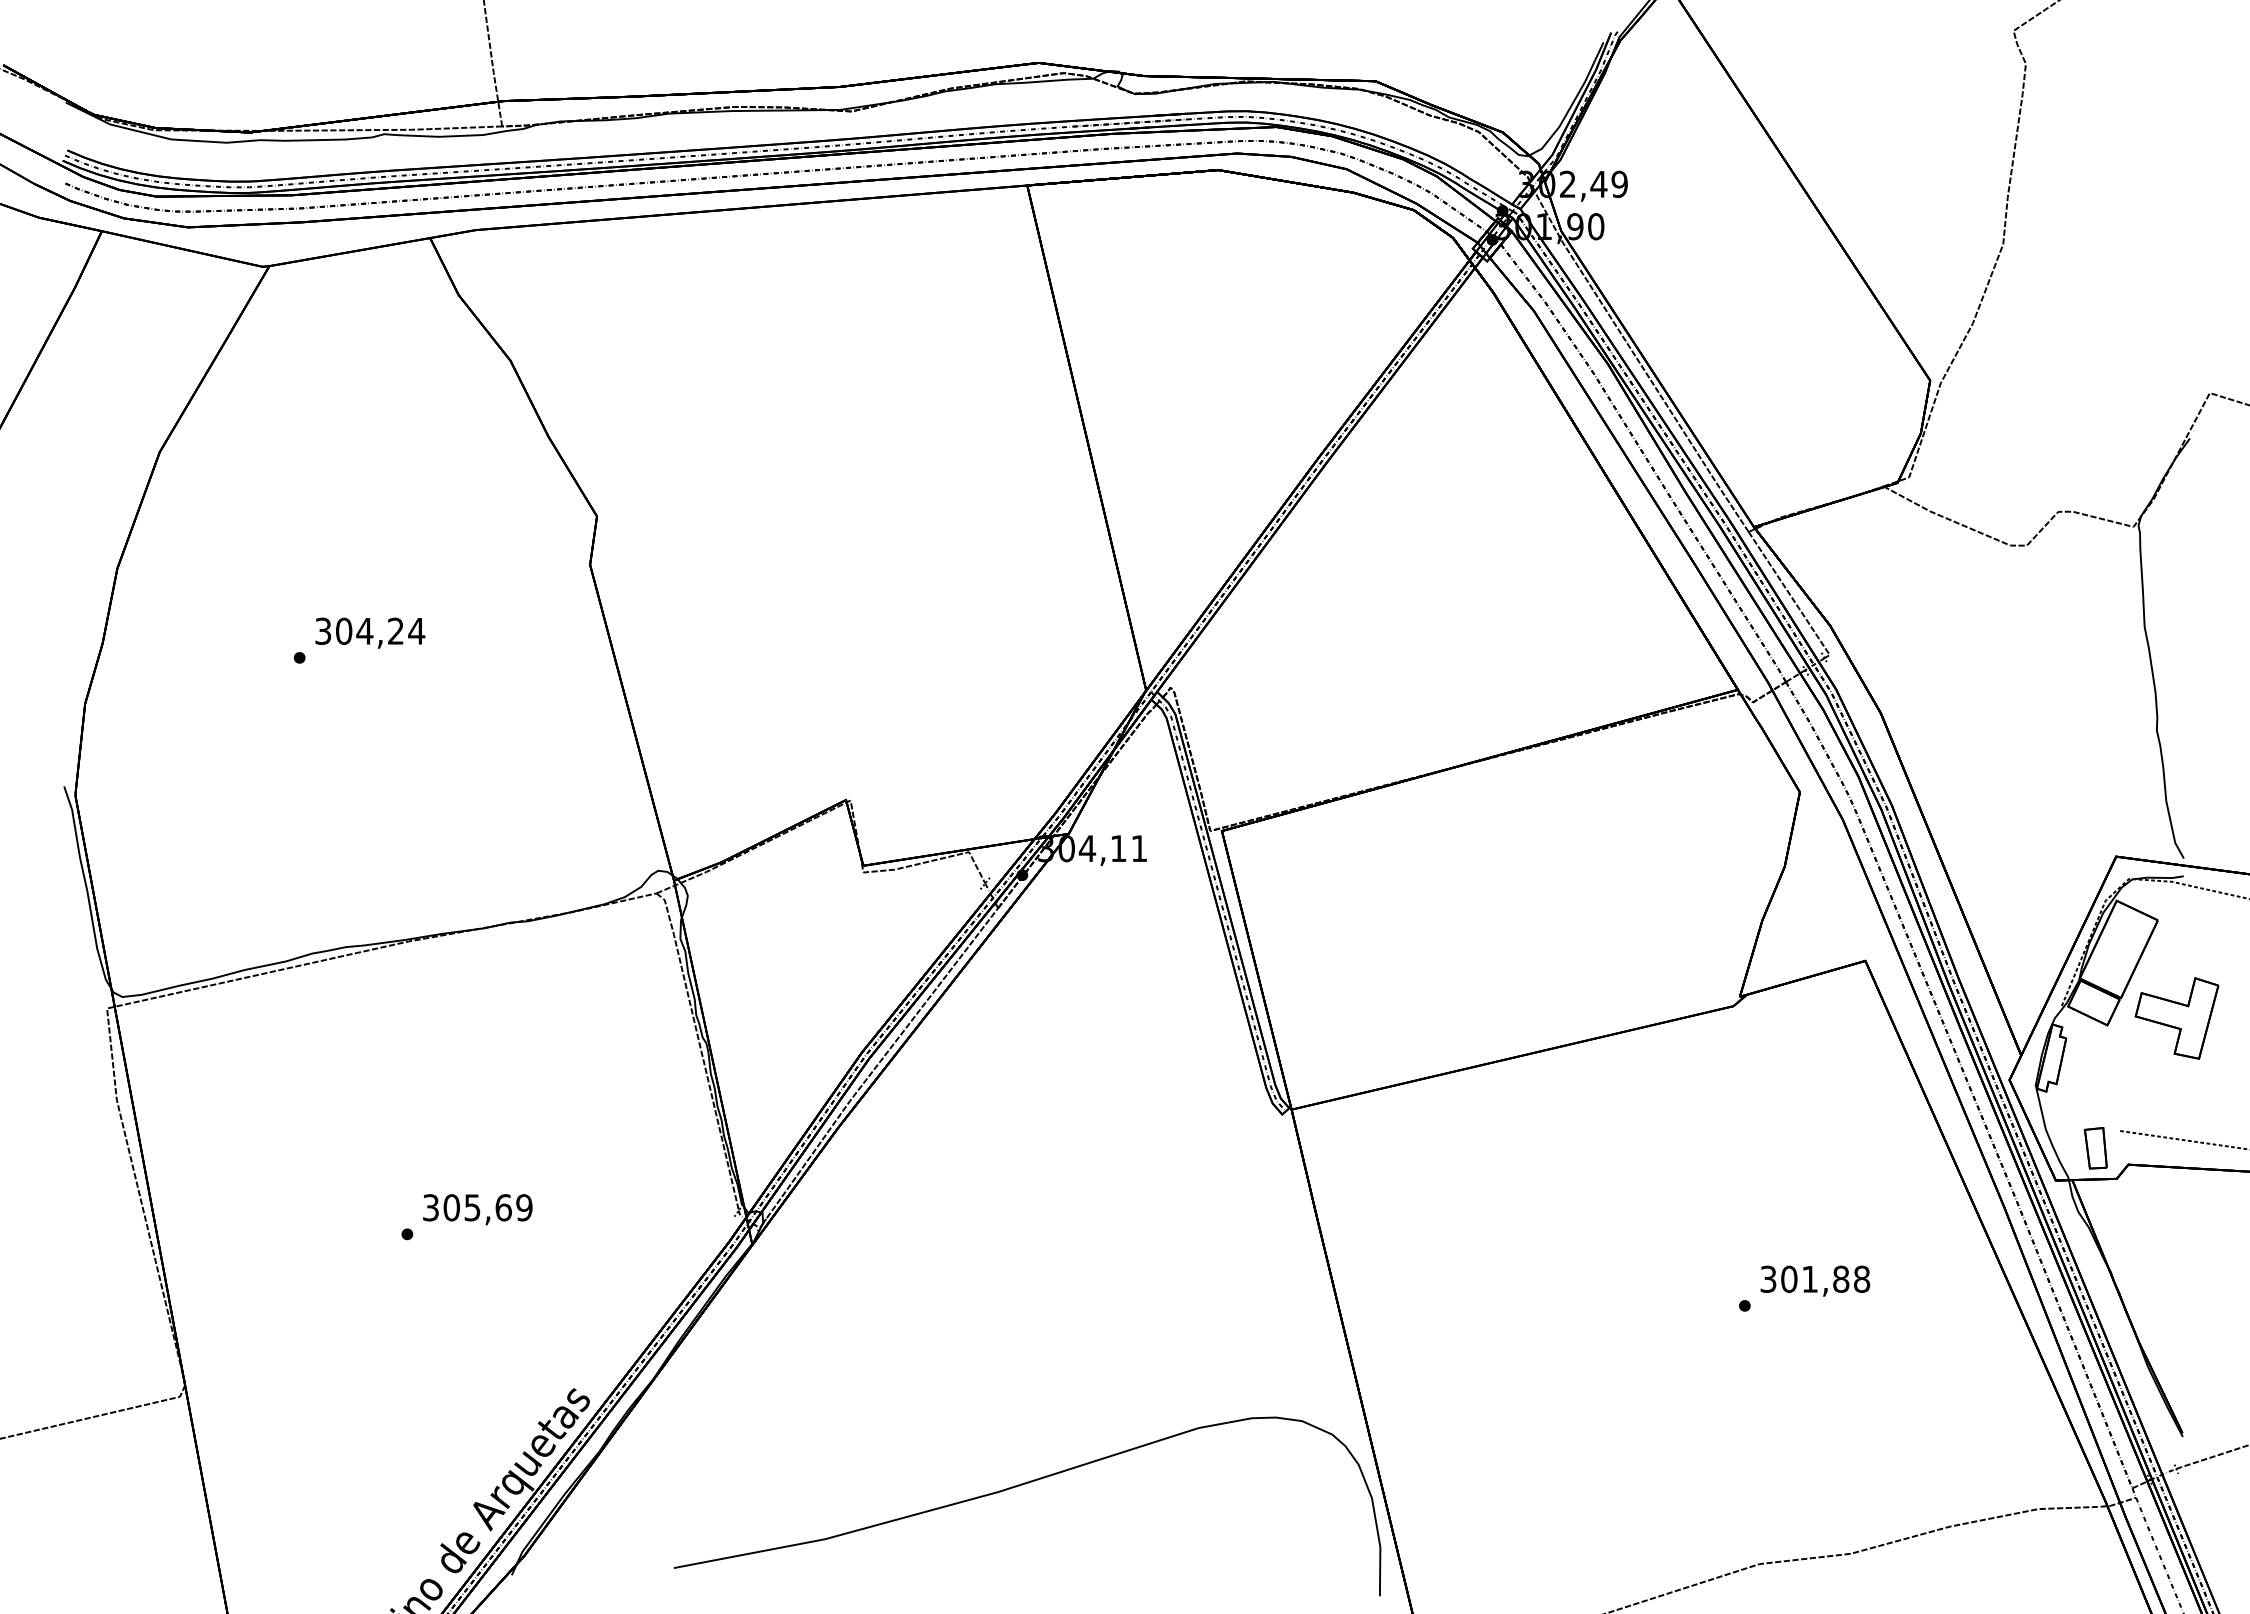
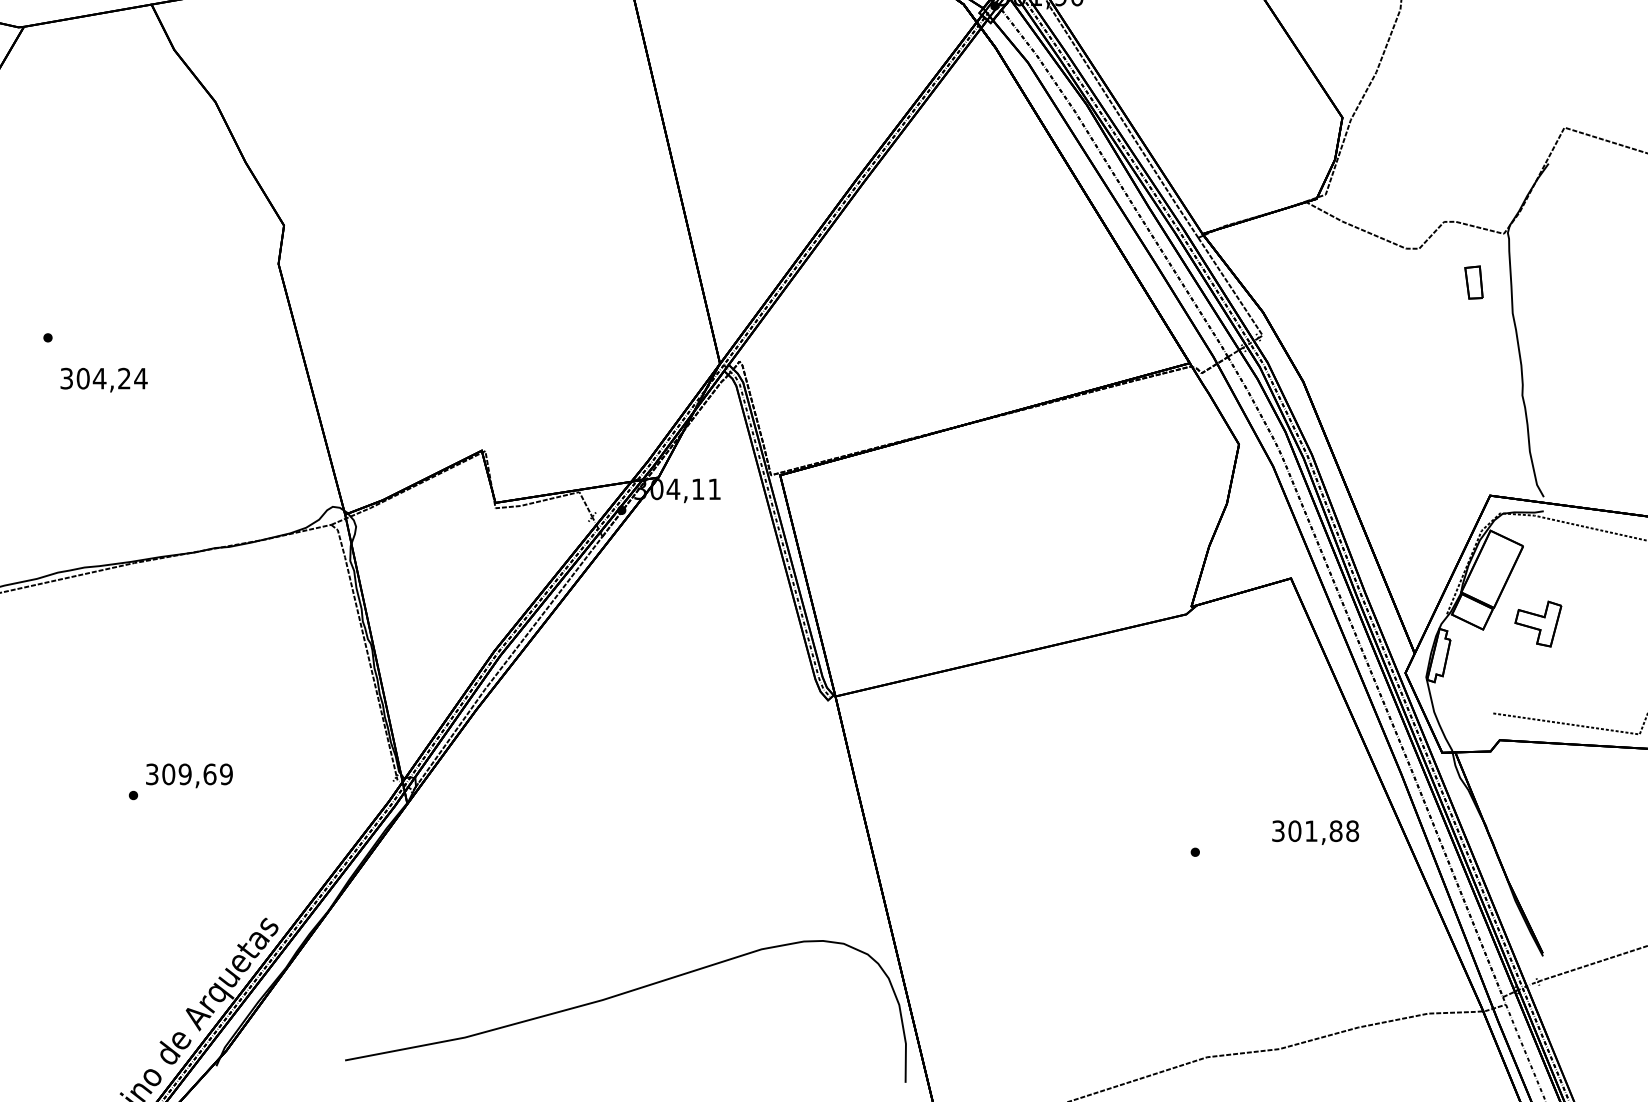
text: (370, 632) -> (104, 379), moved
part: (2176, 1018) -> (1538, 624), size x0.7
part: (2095, 1148) -> (1473, 282), moved
text: (472, 1207) -> (185, 774), 305,69 -> 309,69
text: (1815, 1280) -> (1315, 832), moved

